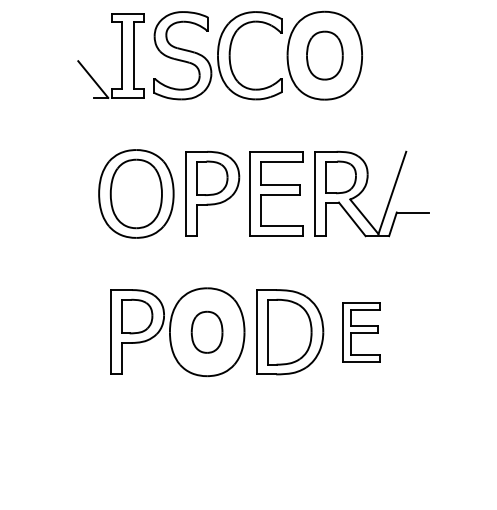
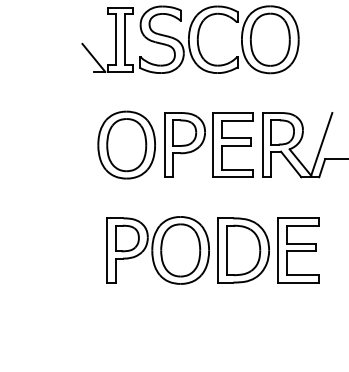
part: (324, 55) -> (270, 39), size x1.43
part: (361, 331) -> (298, 249), size x1.43
part: (206, 332) -> (180, 250), size x1.67

